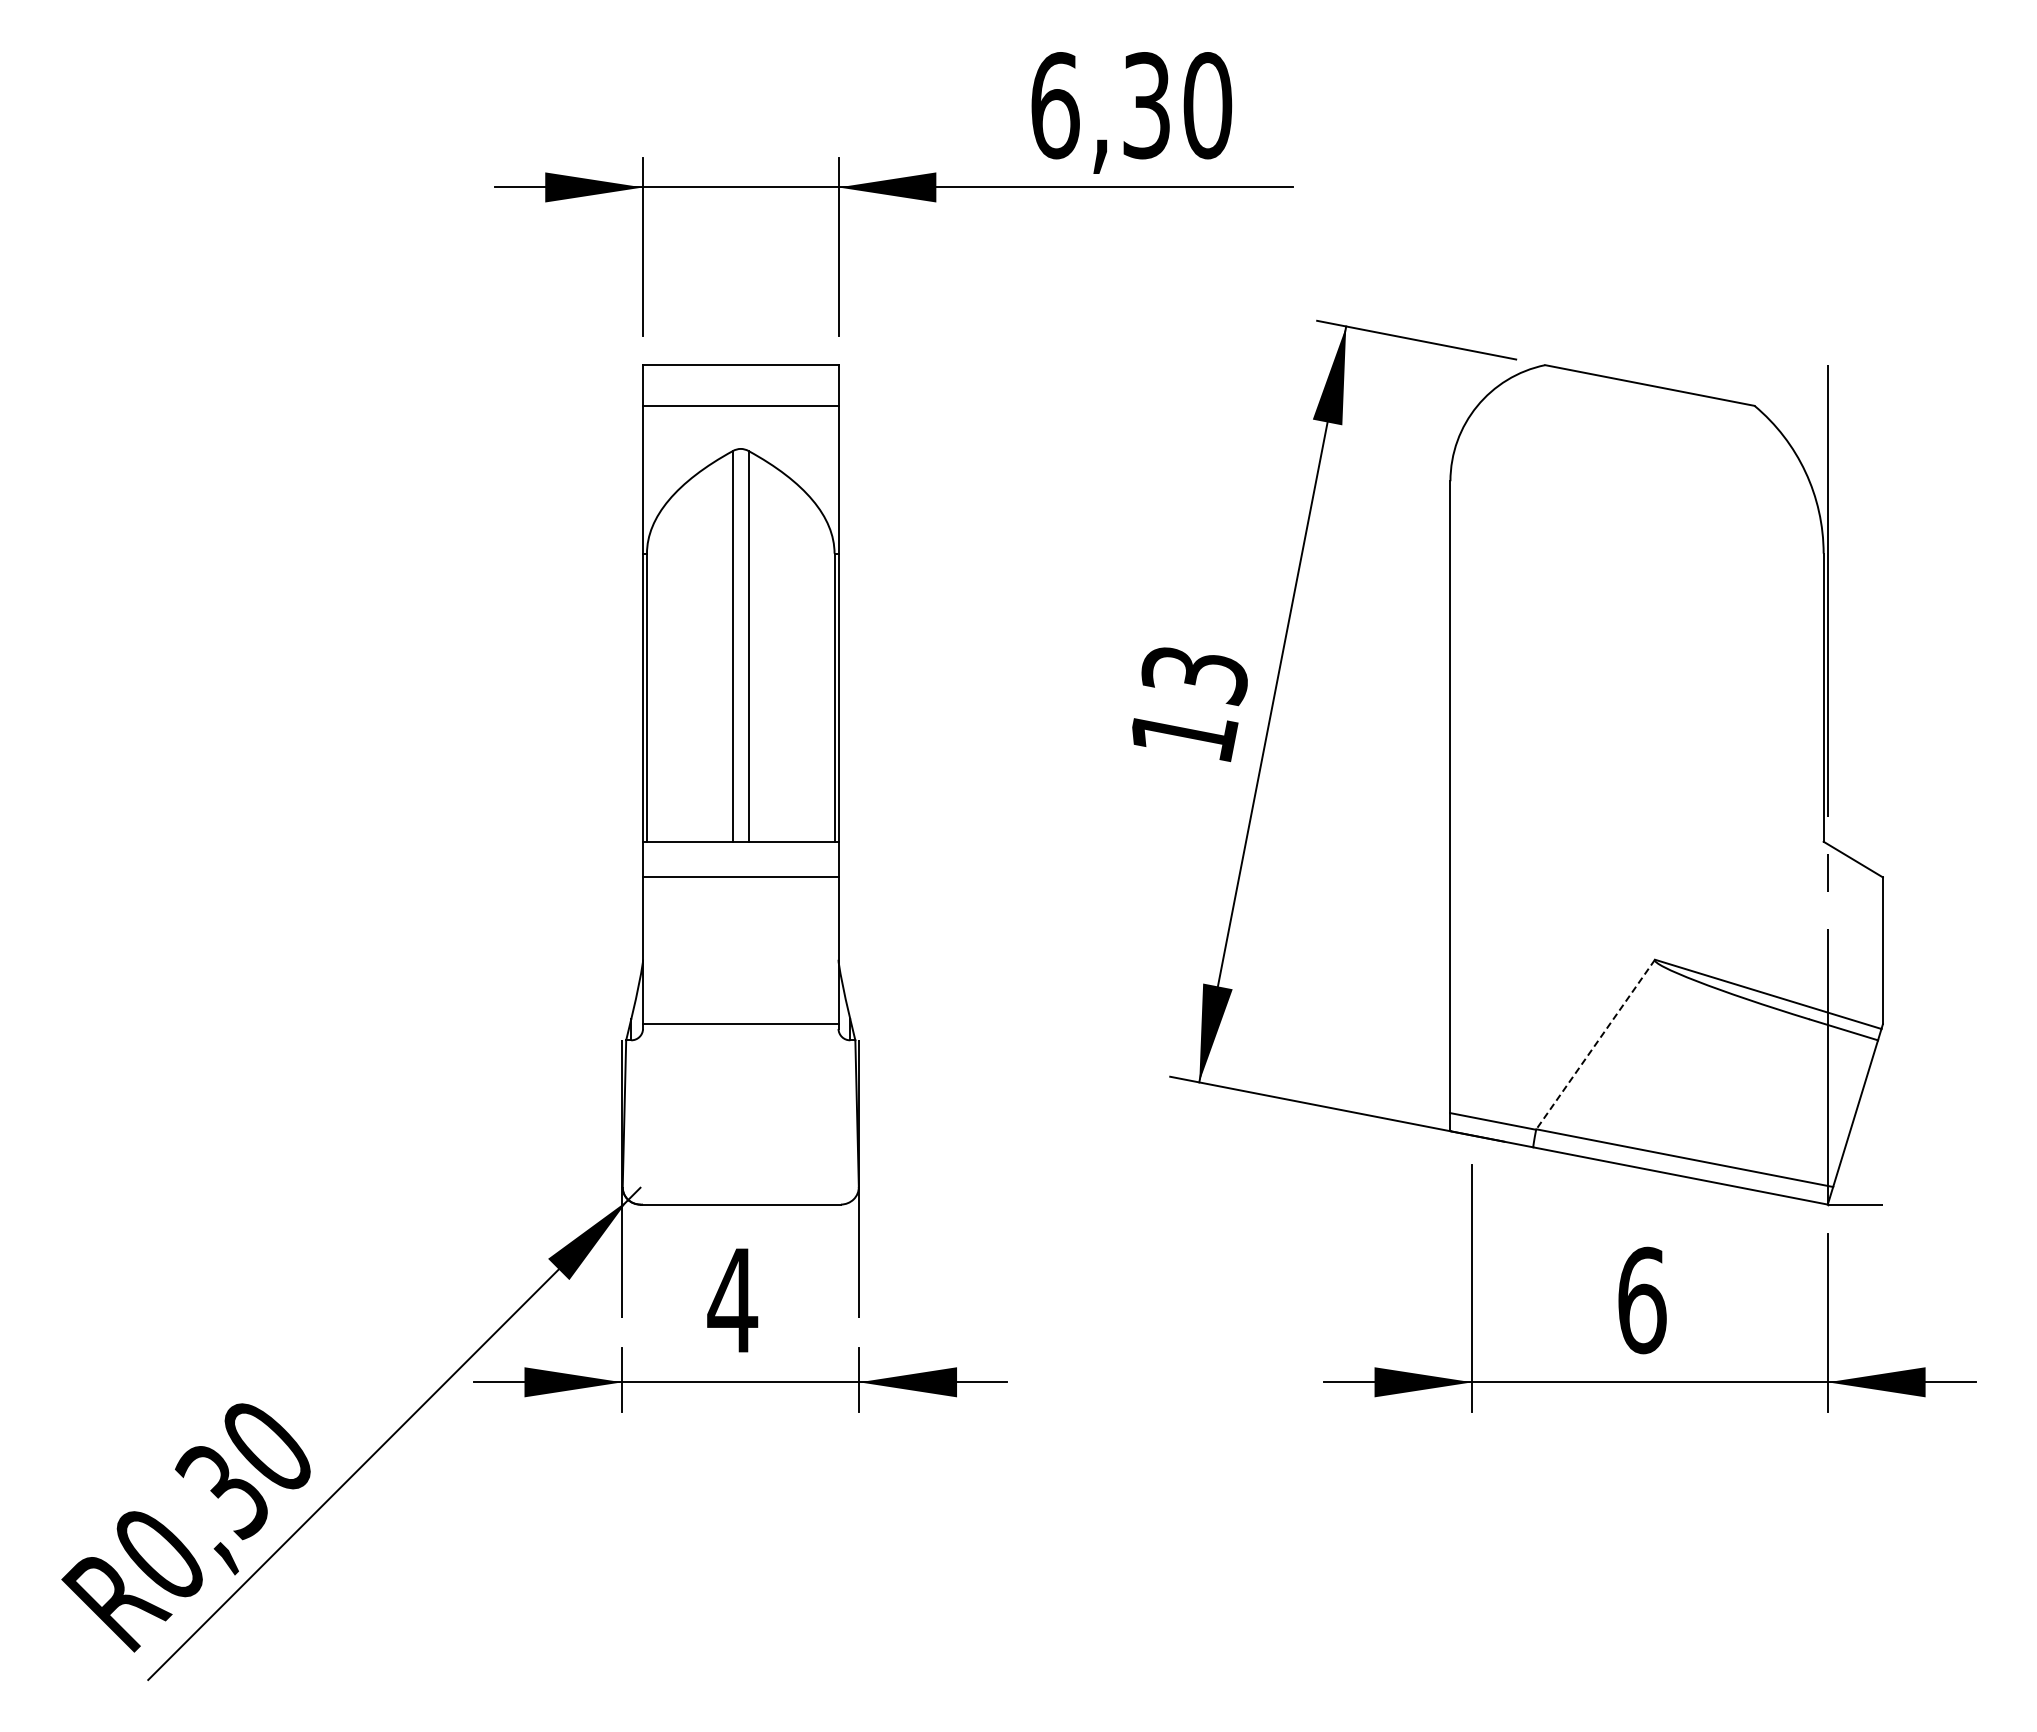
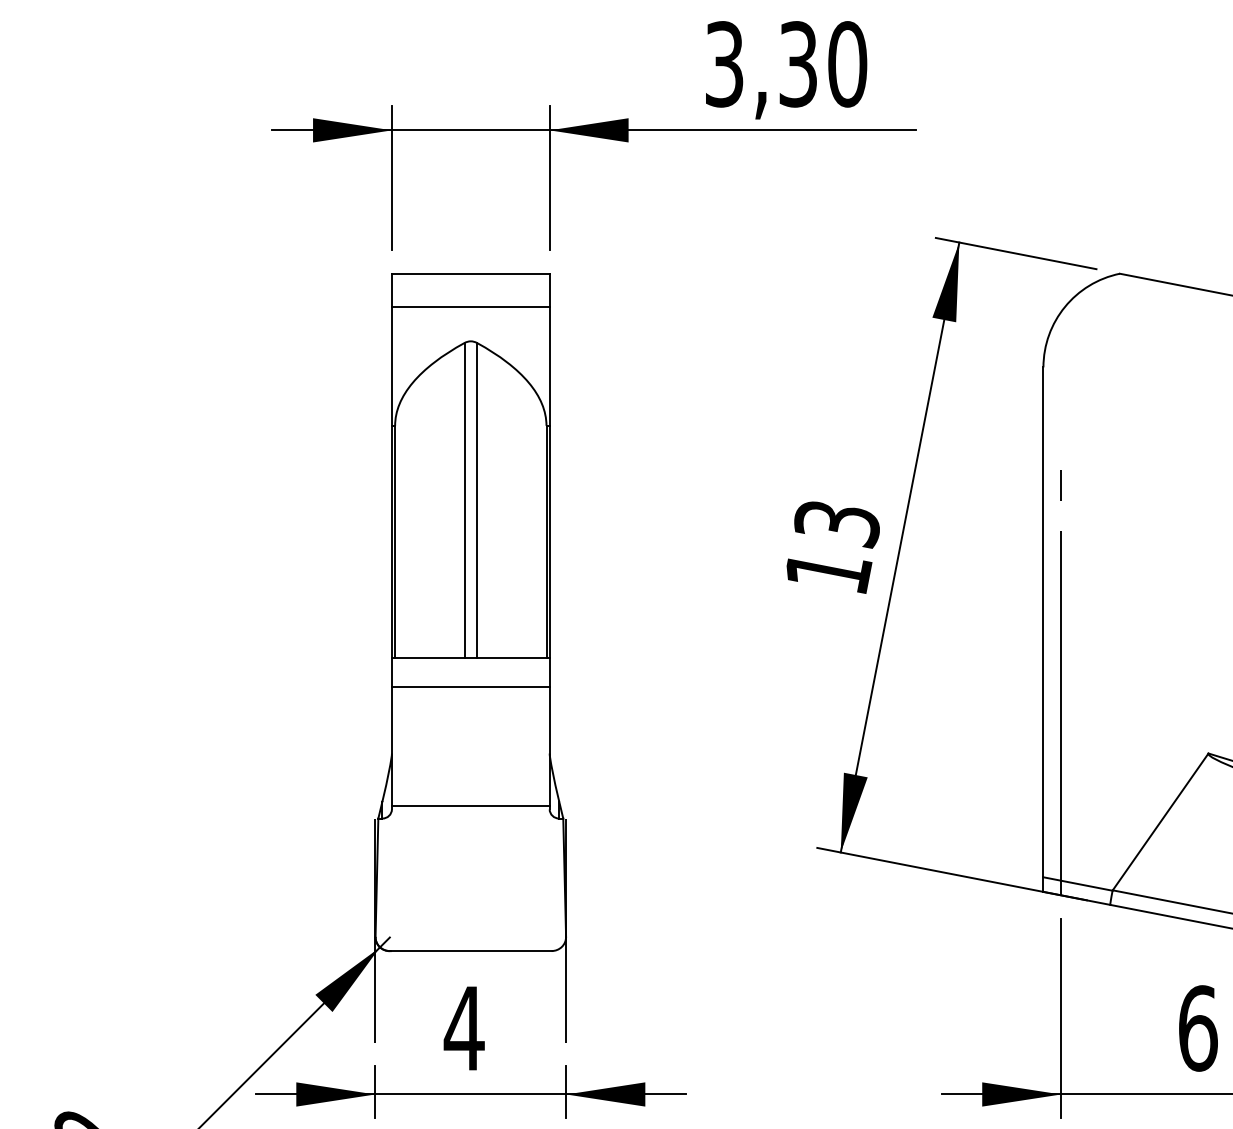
text: (1055, 105) -> (724, 64), 6,30 -> 3,30
line: (1472, 871) -> (1061, 682), added
line: (1595, 1044) -> (1160, 821), dashed -> solid

